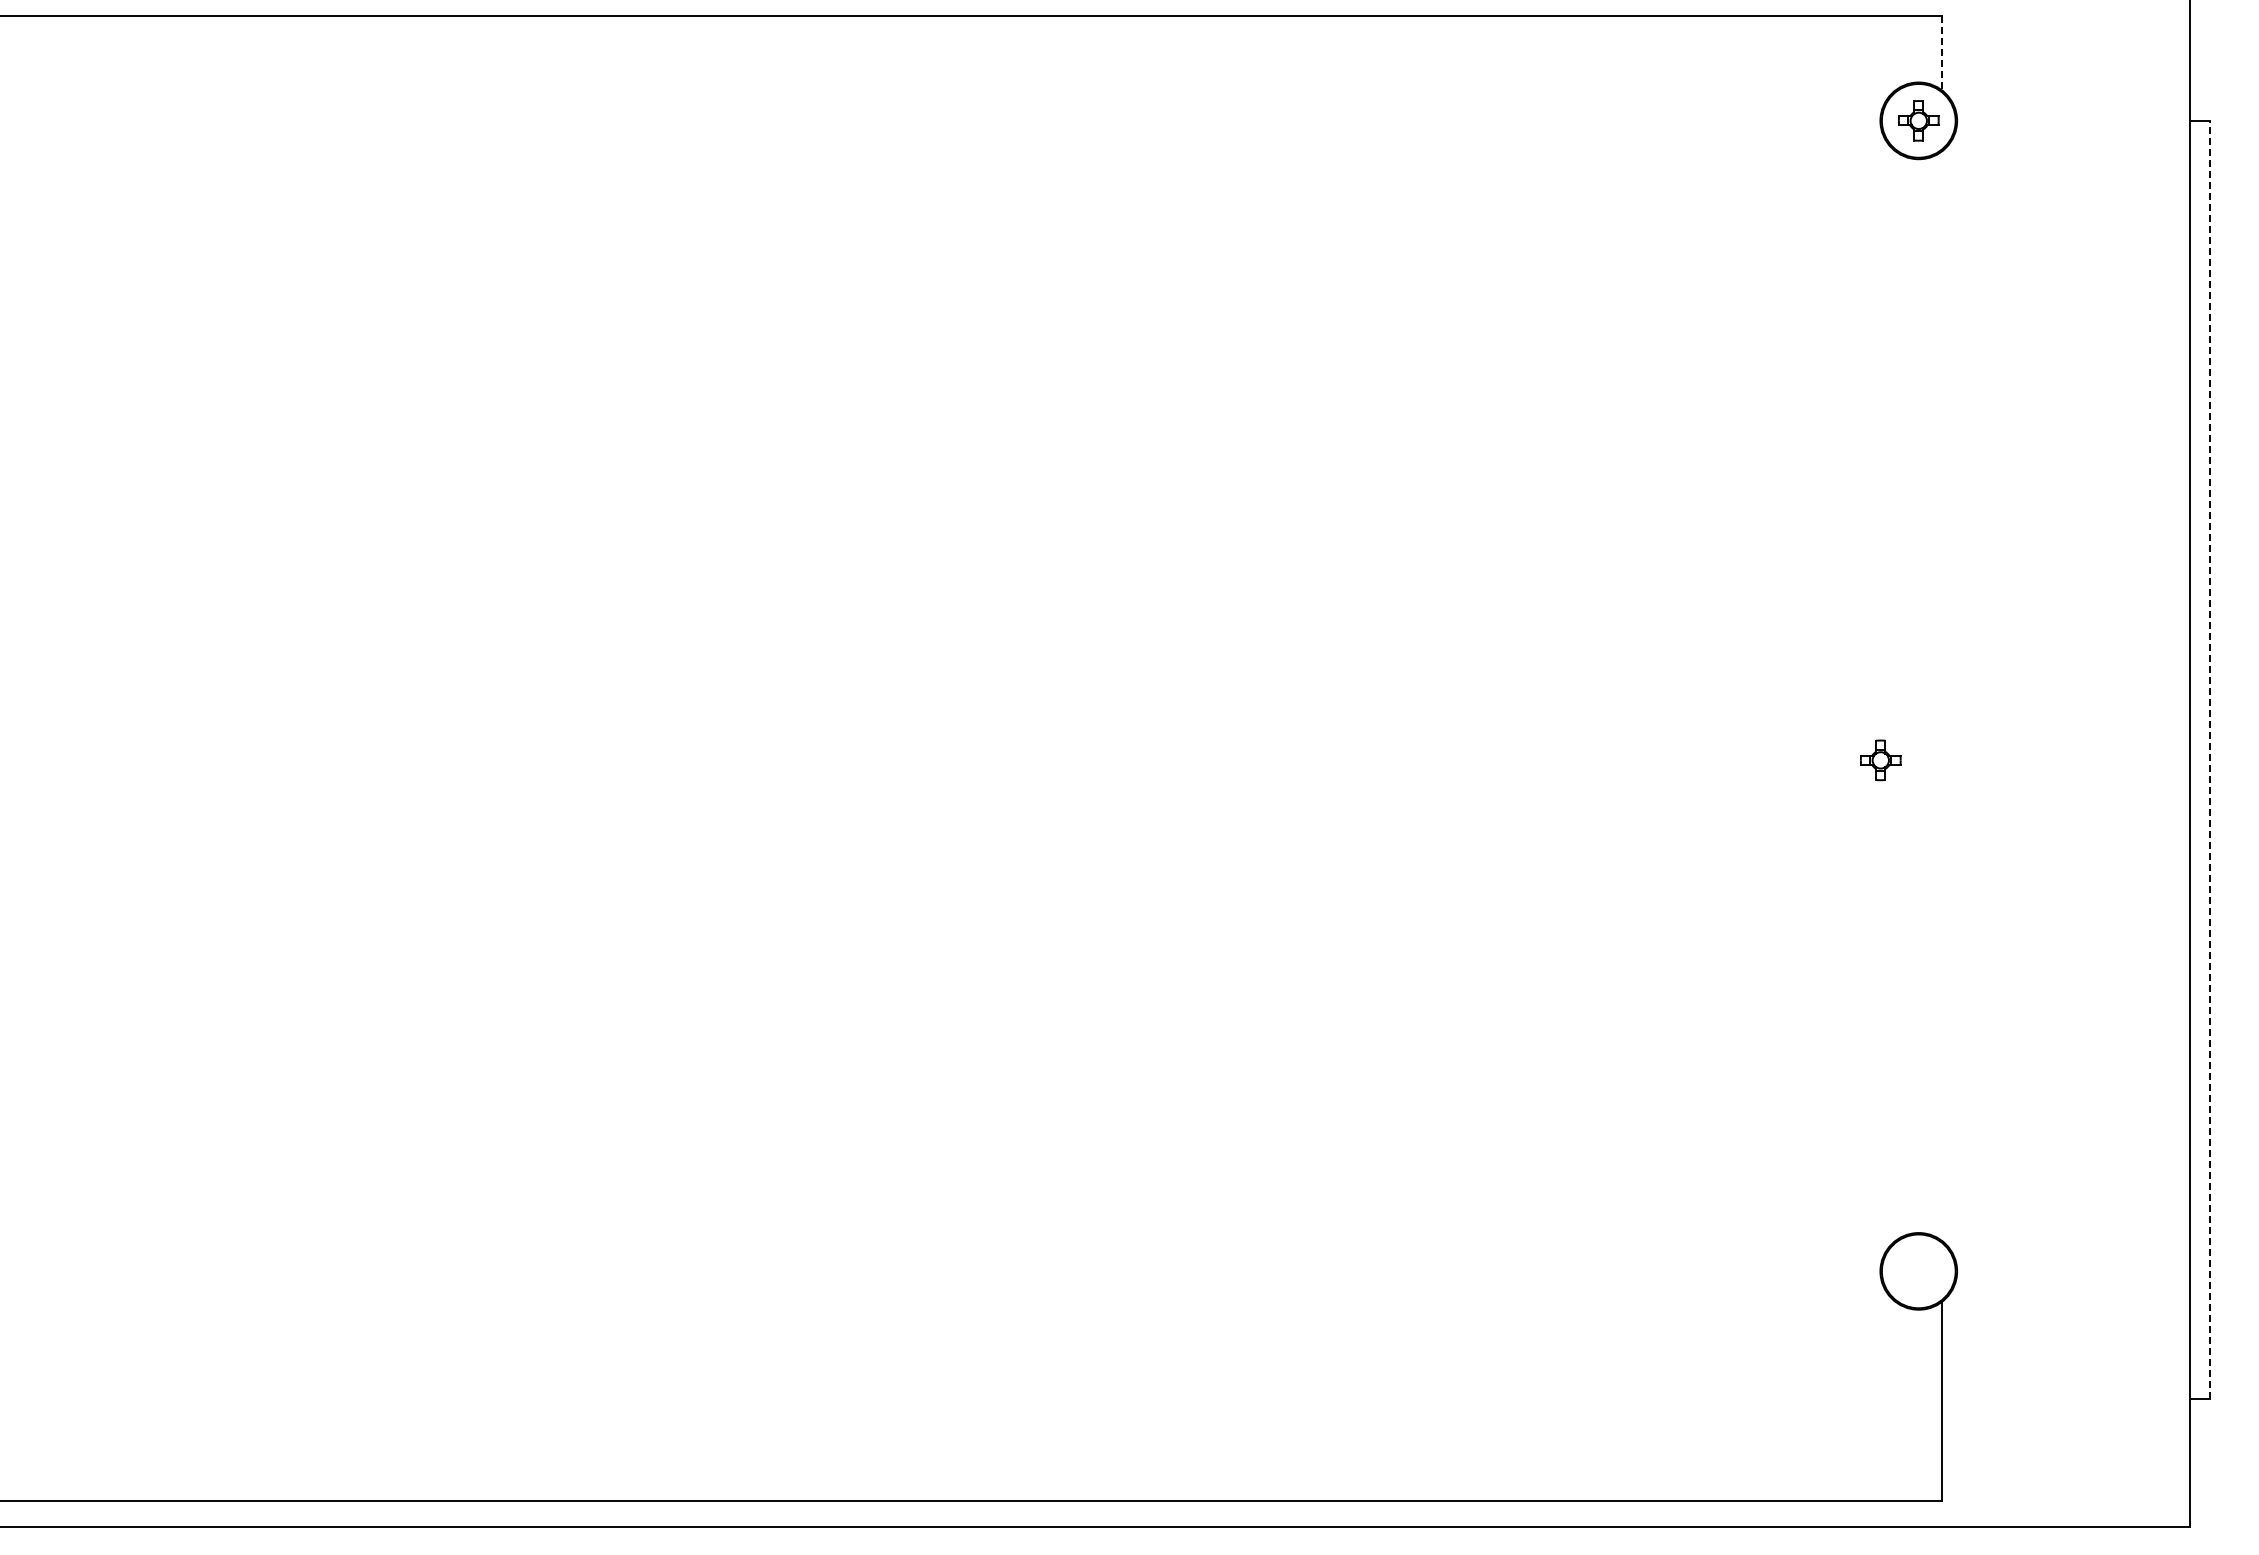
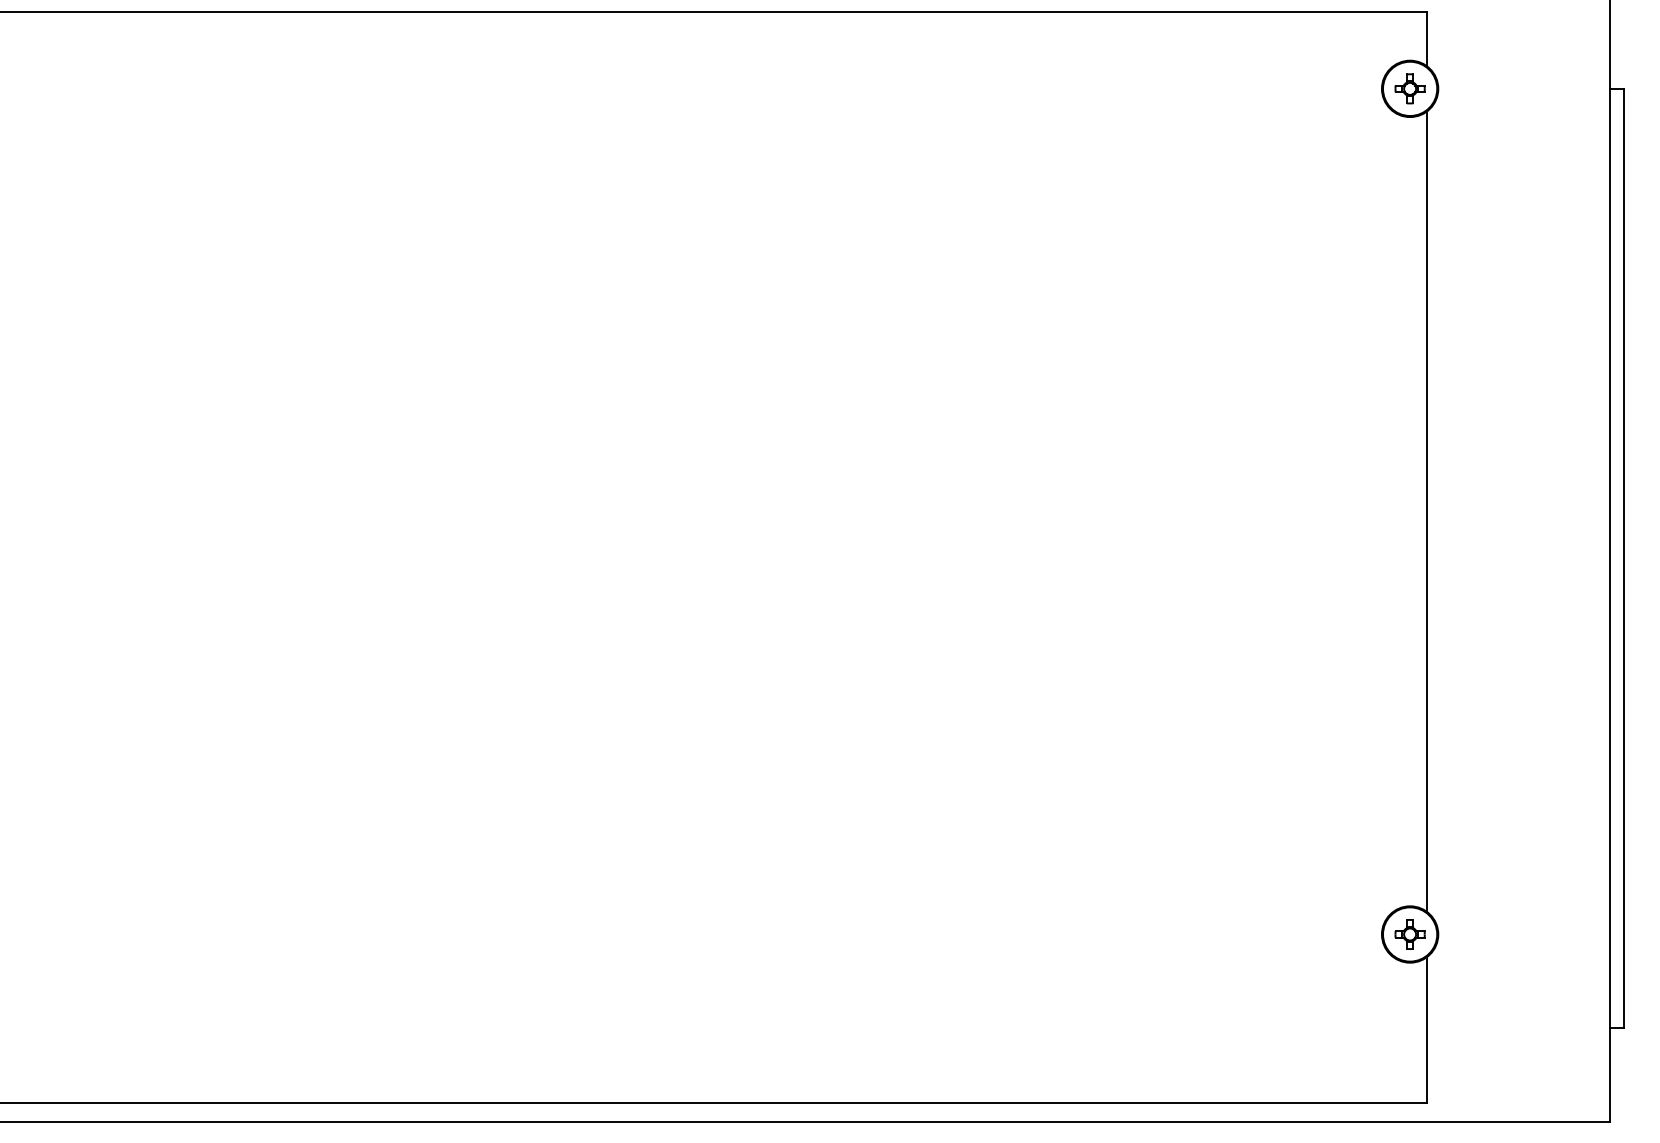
line: (1941, 53) -> (1426, 39), dashed -> solid
line: (1941, 695) -> (1426, 511), added
line: (2209, 759) -> (1623, 558), dashed -> solid
part: (1880, 760) -> (1409, 934), moved

